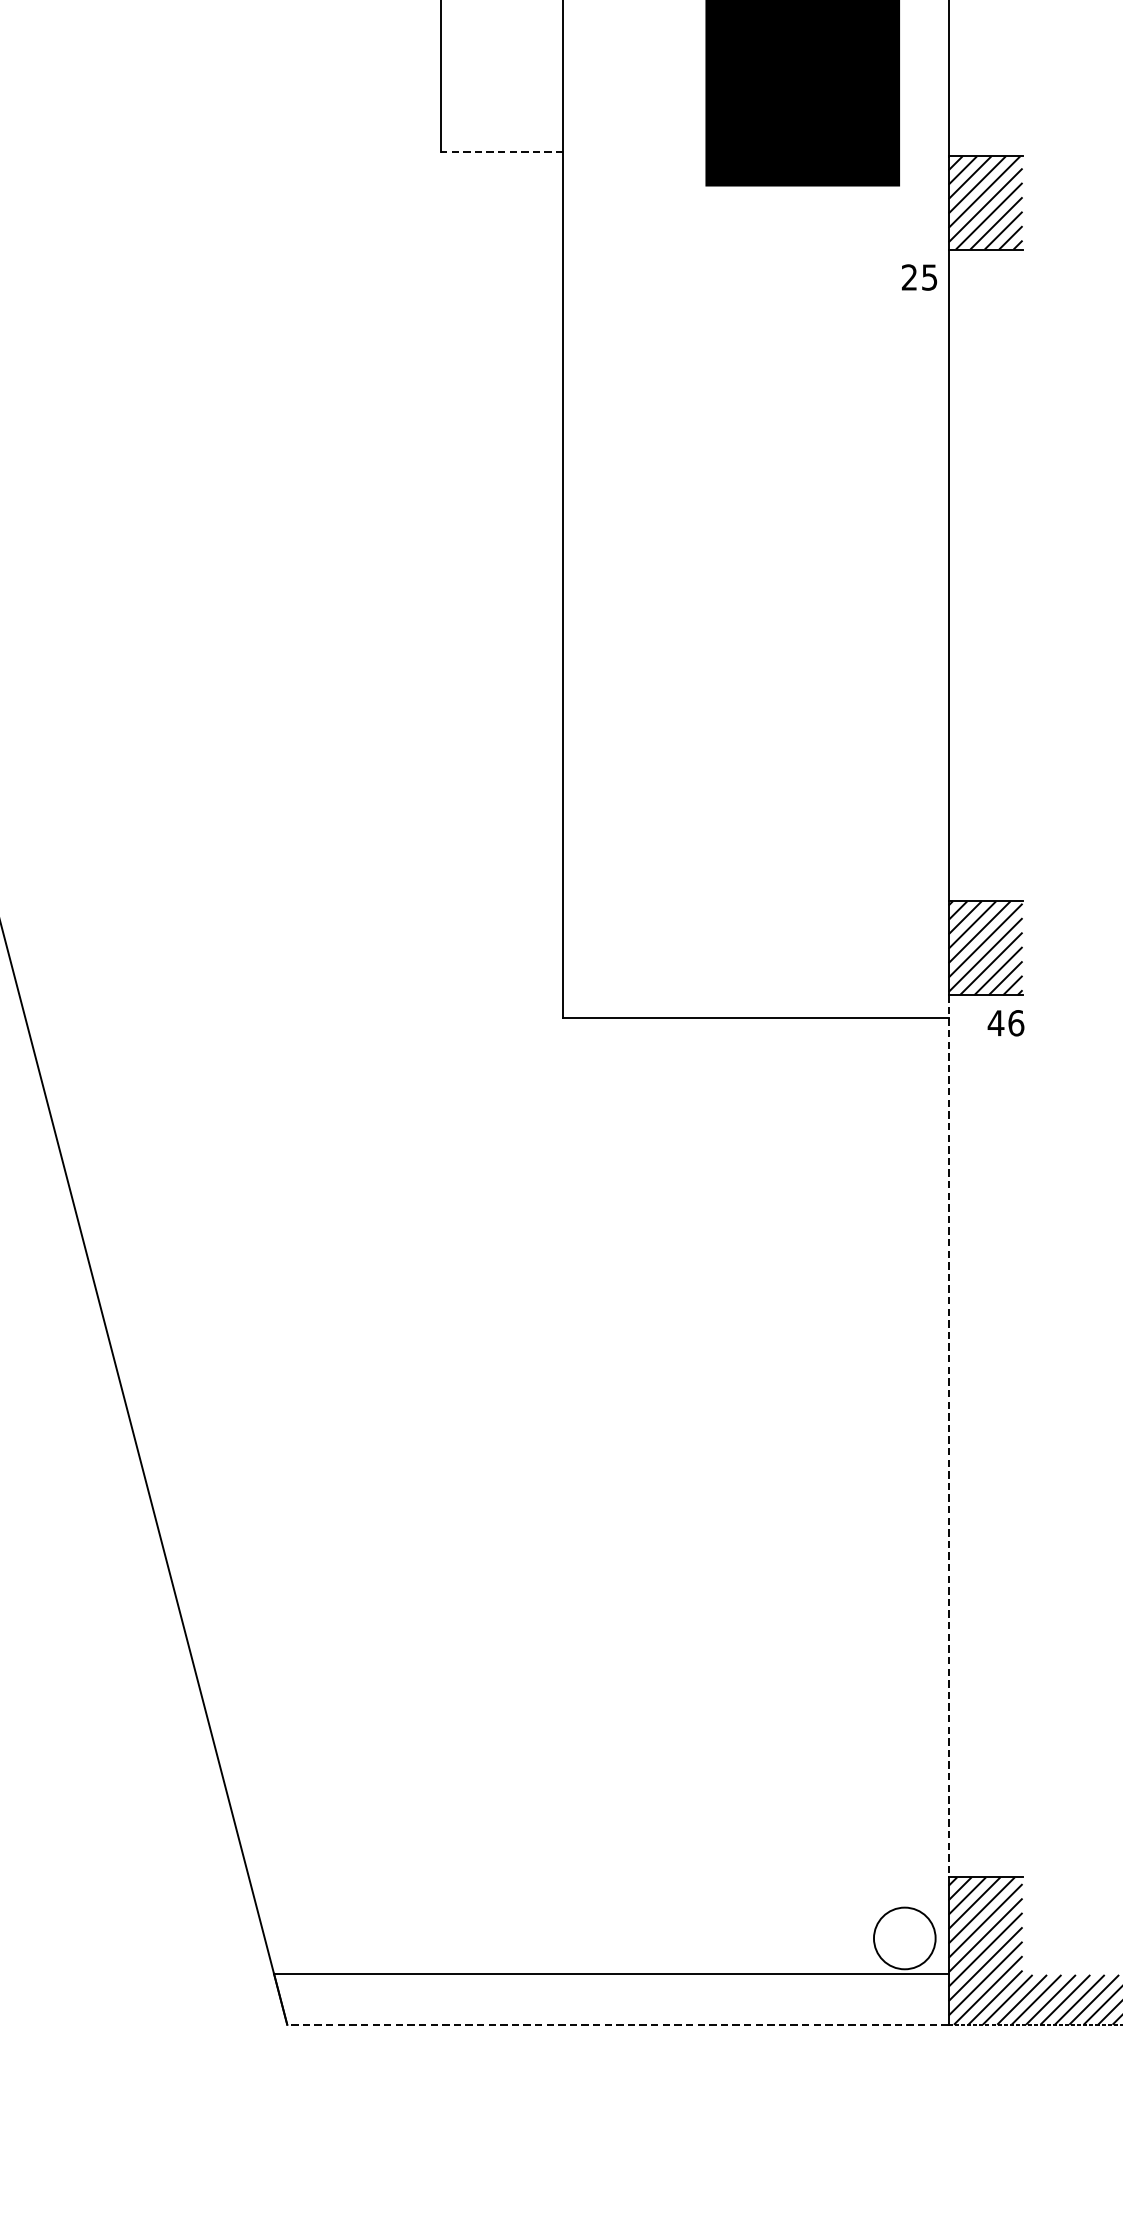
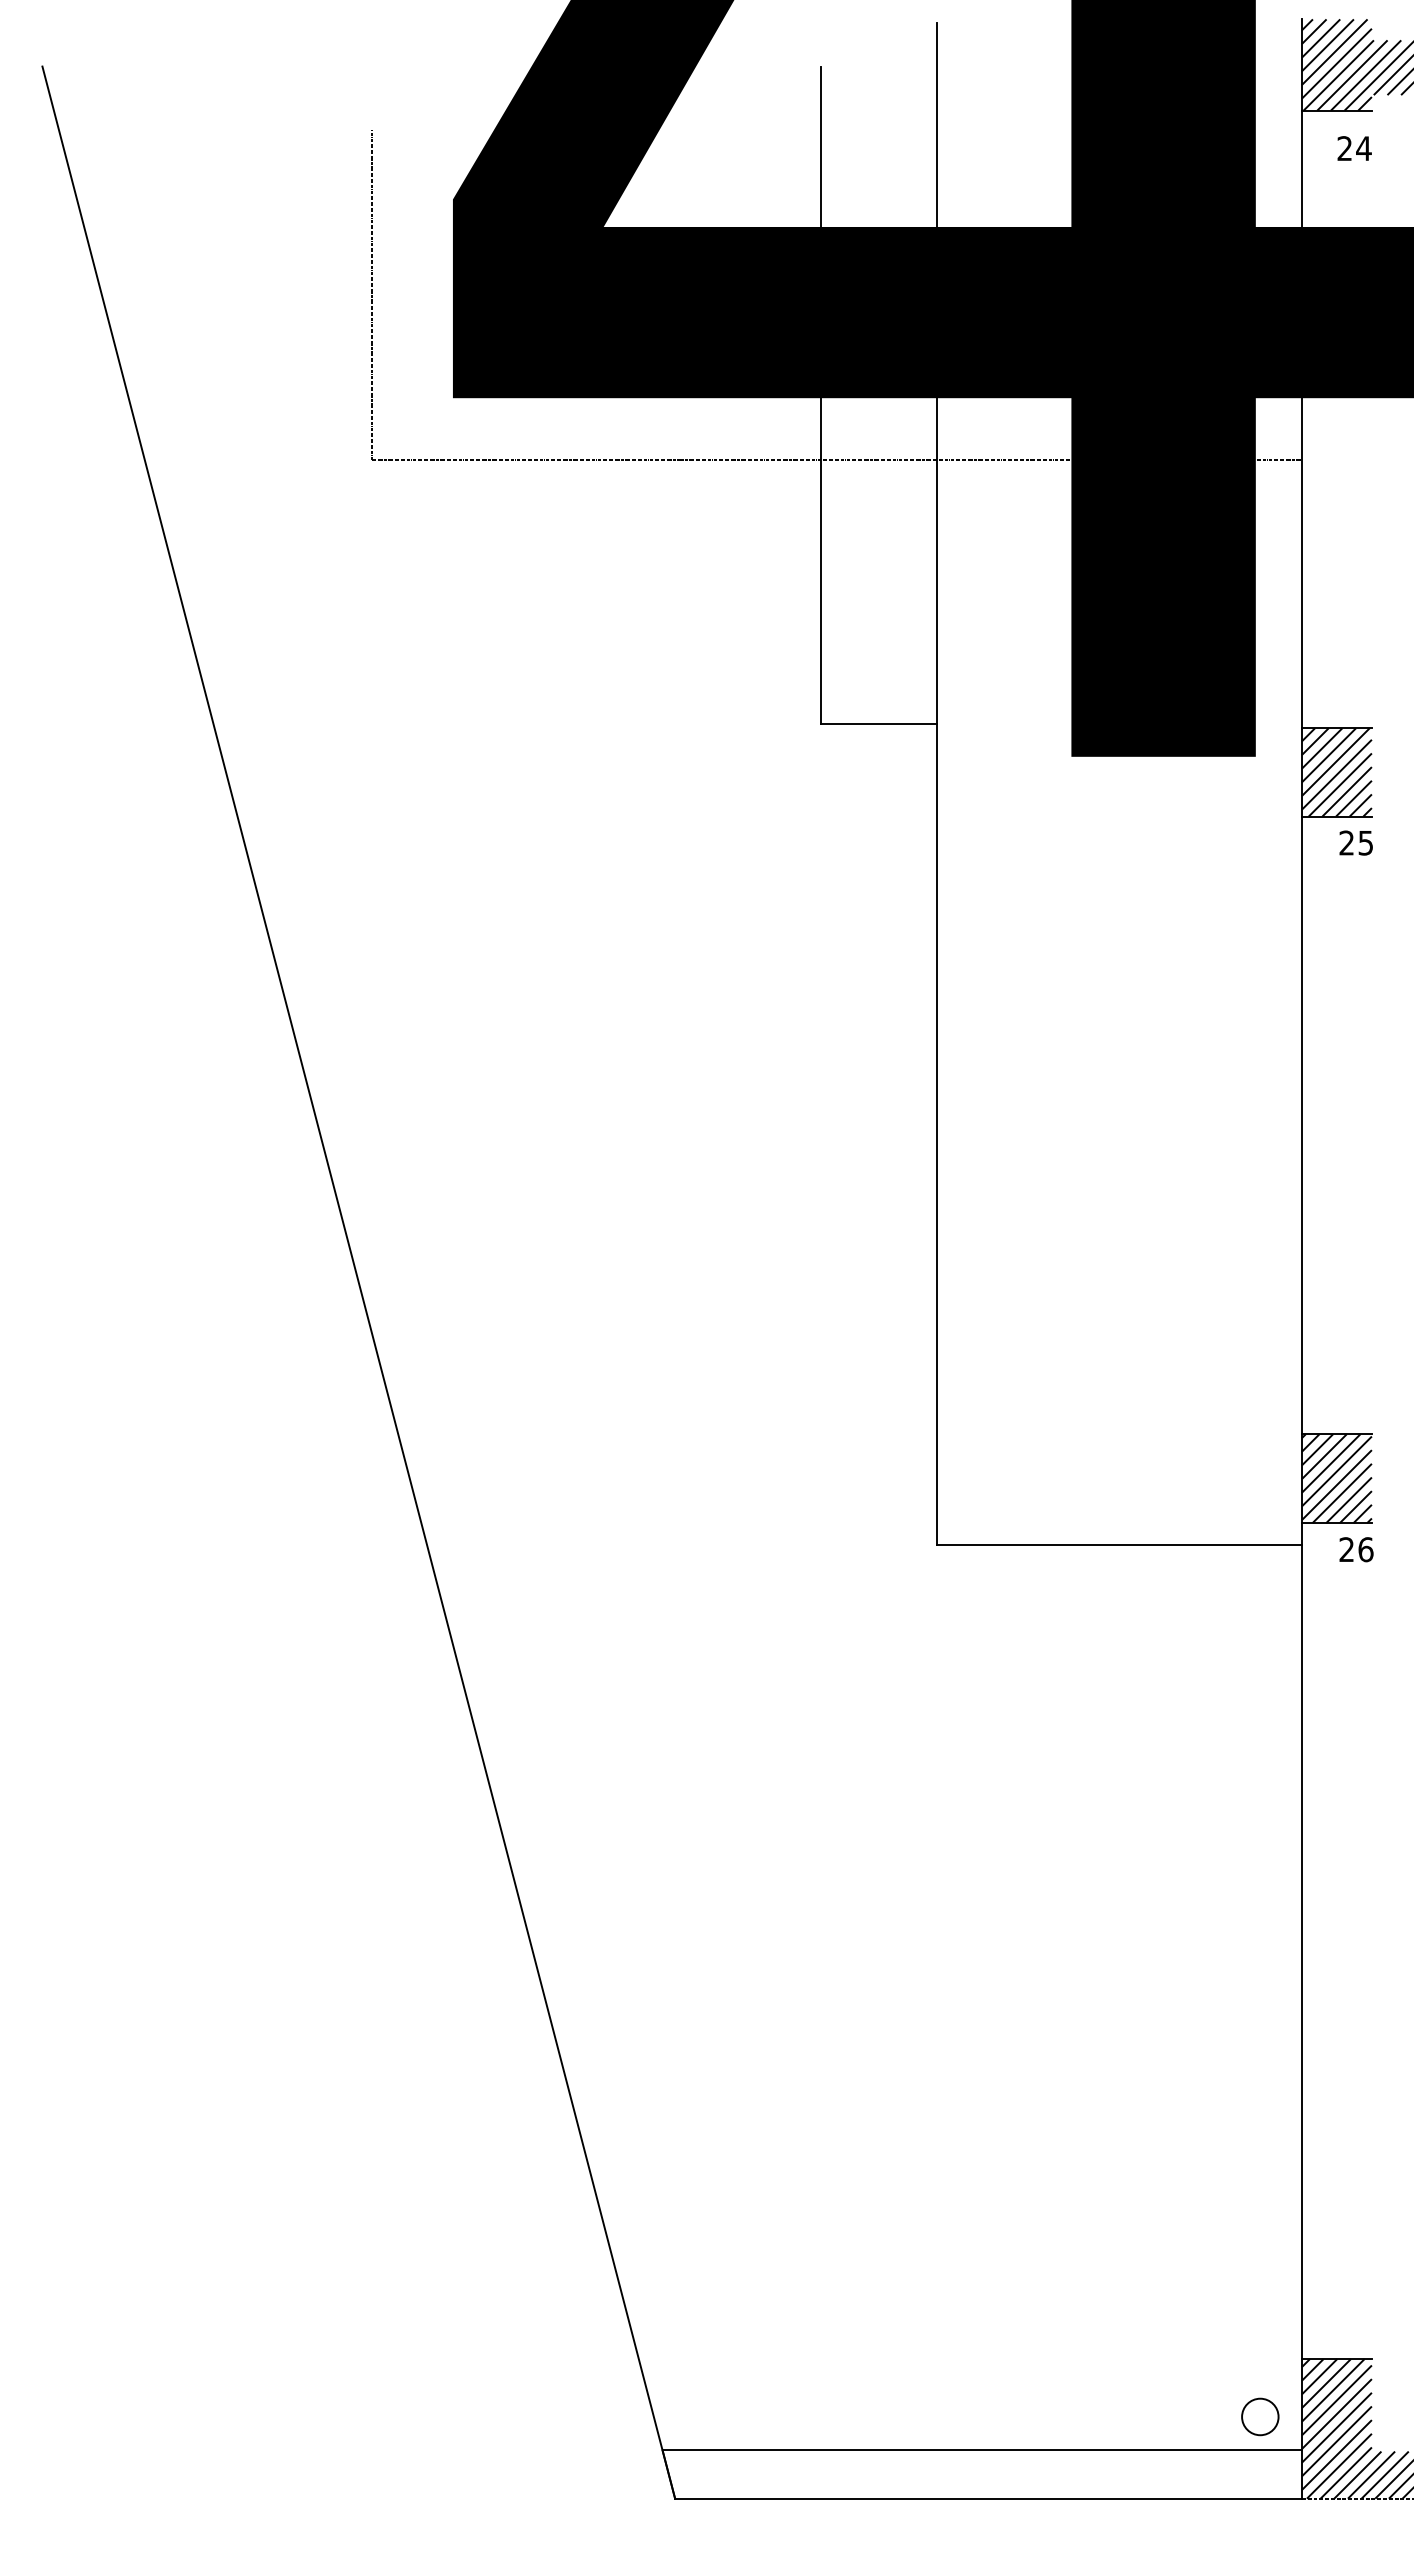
line: (501, 151) -> (878, 723), dashed -> solid
text: (918, 276) -> (1355, 842), moved
text: (995, 1023) -> (1346, 1549), 46 -> 26
line: (948, 1436) -> (1301, 1941), dashed -> solid
circle: (905, 1937) -> (1260, 2416), size x0.62
line: (617, 2024) -> (988, 2498), dashed -> solid

